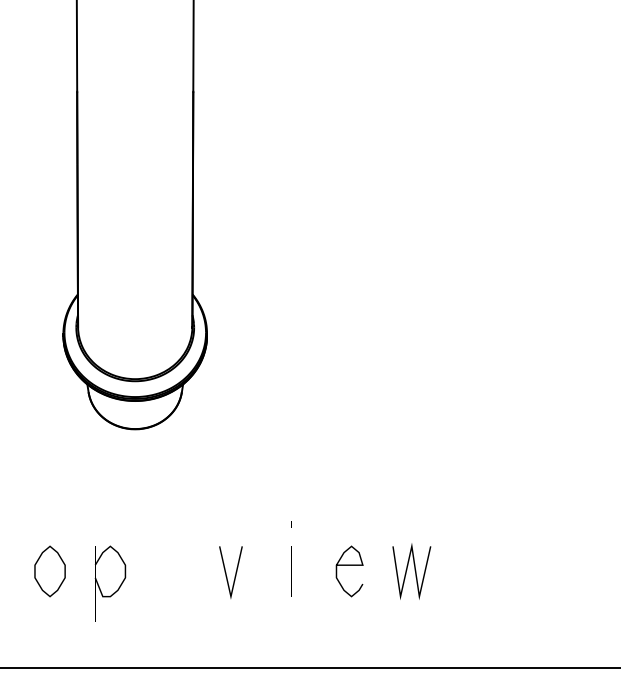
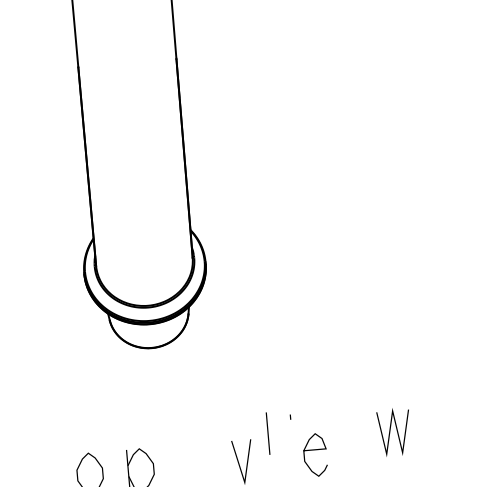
curve: (349, 565) -> (314, 450), moved
line: (414, 570) -> (396, 431), moved
line: (291, 571) -> (268, 433), moved

